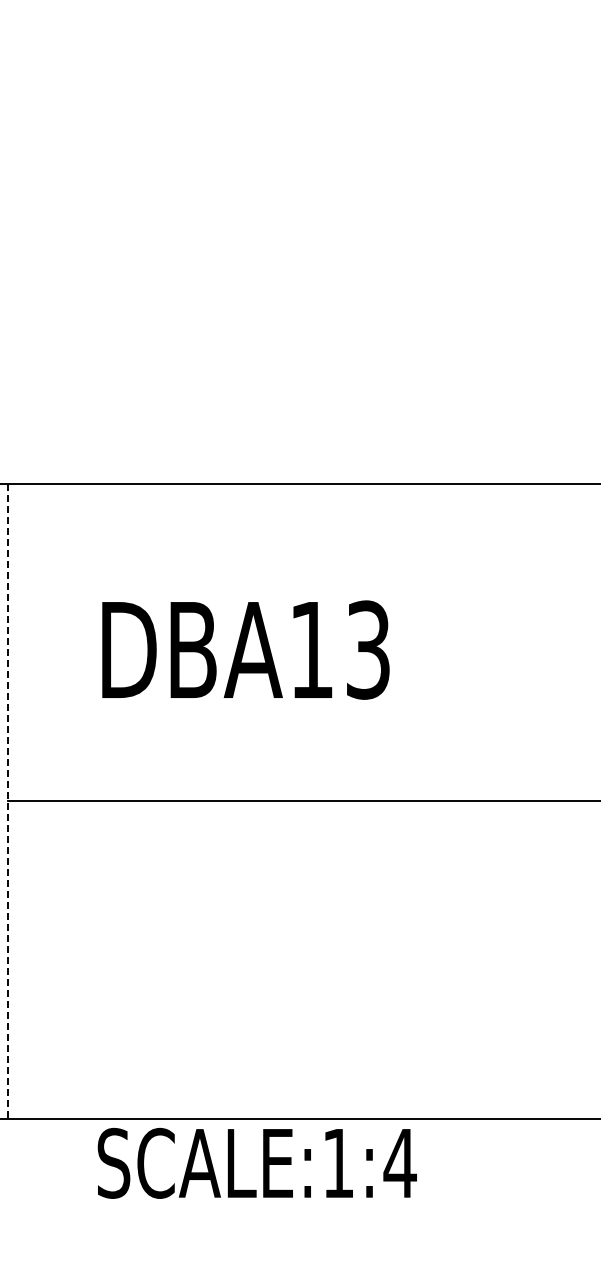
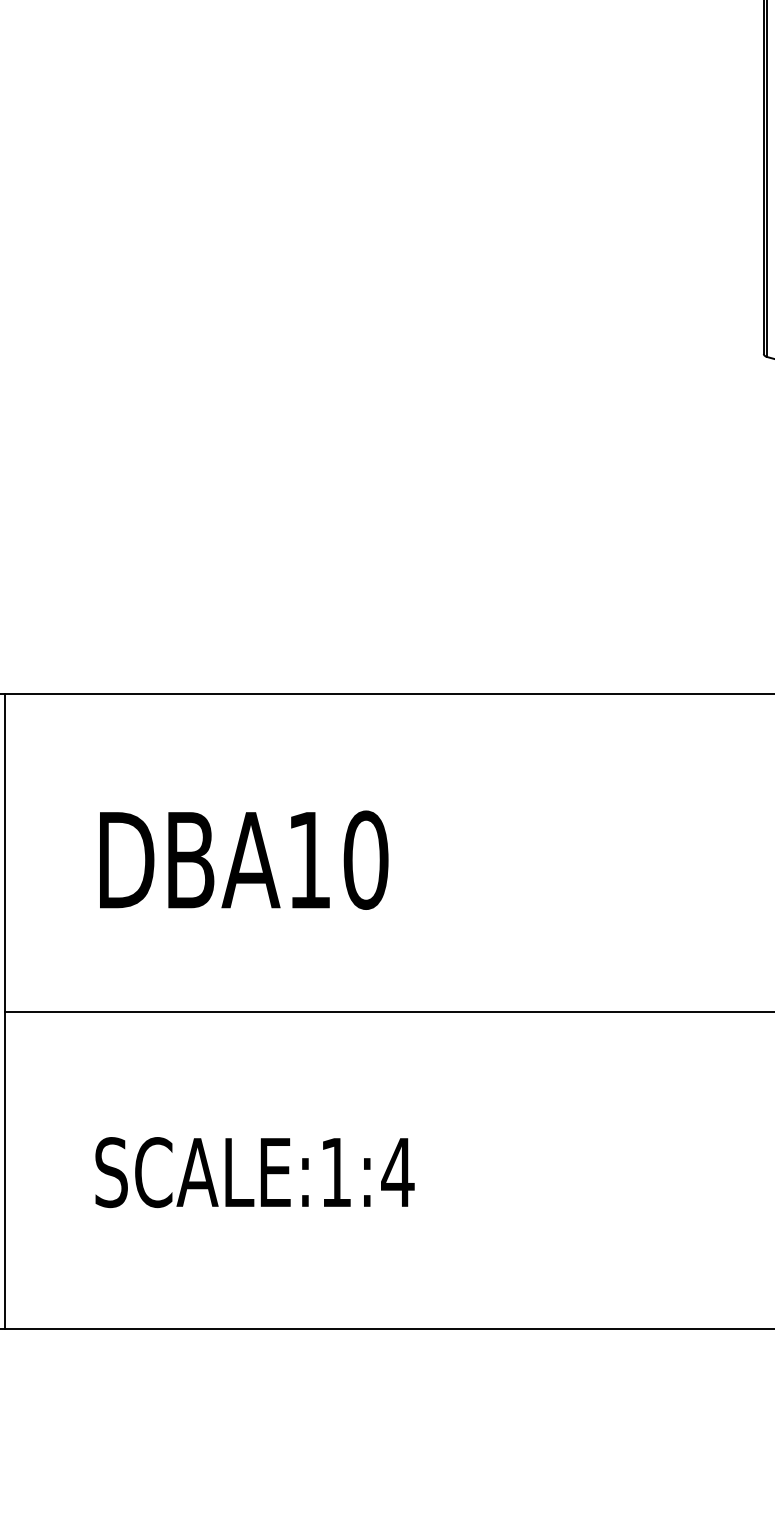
text: (367, 649) -> (365, 859), DBA13 -> DBA10
line: (7, 801) -> (5, 1011), dashed -> solid
text: (256, 1163) -> (254, 1172), moved

